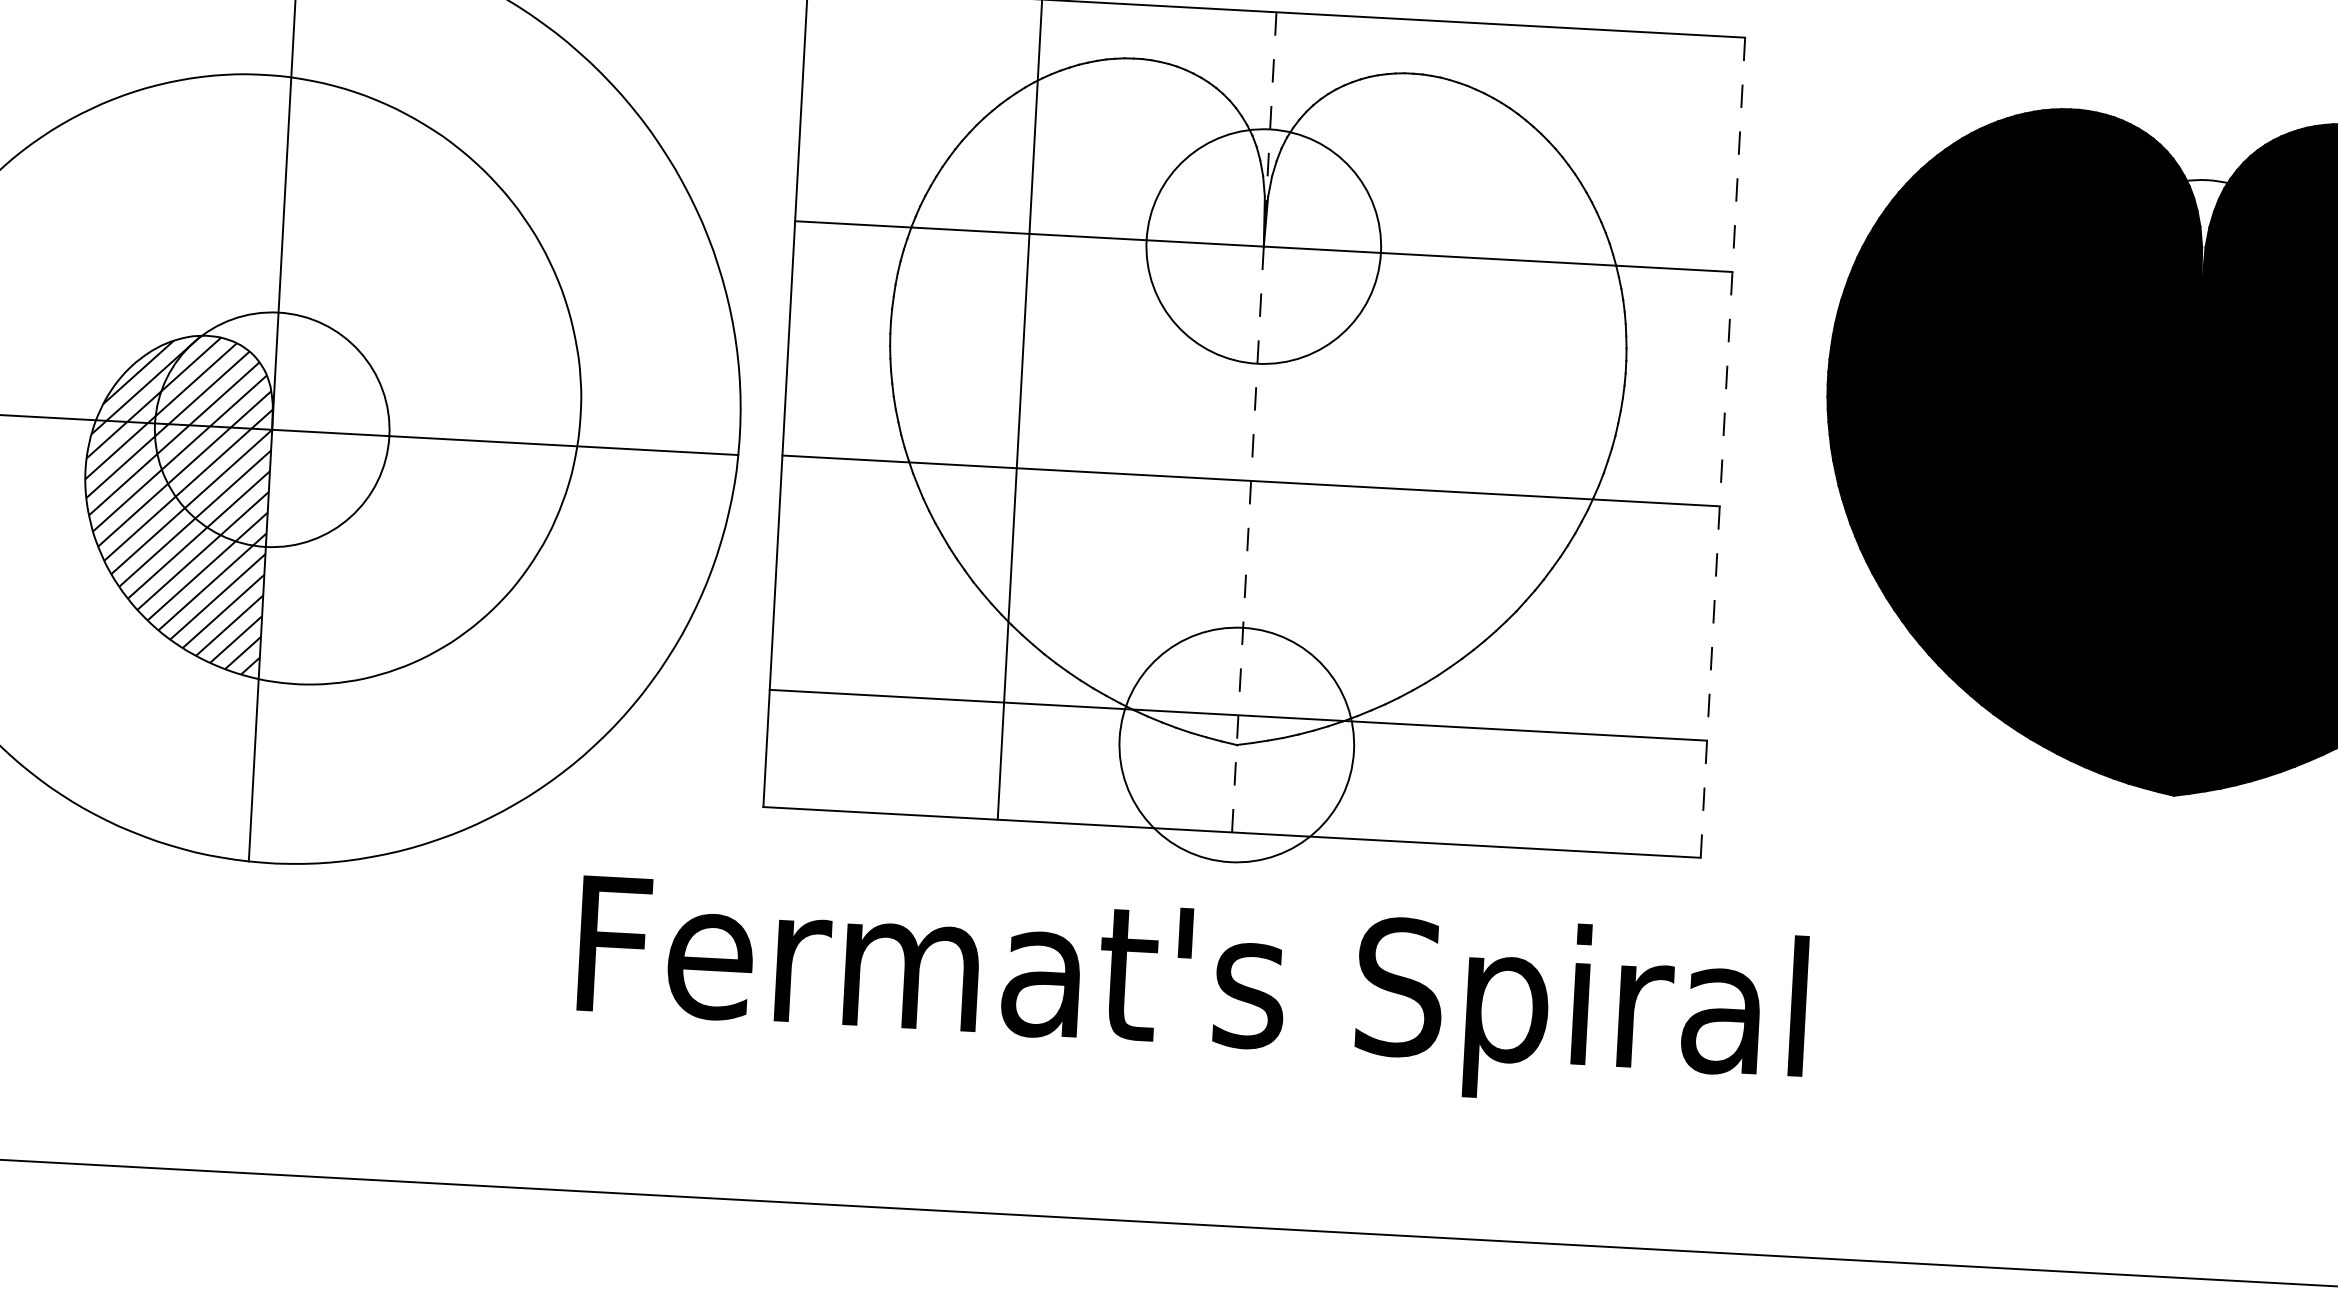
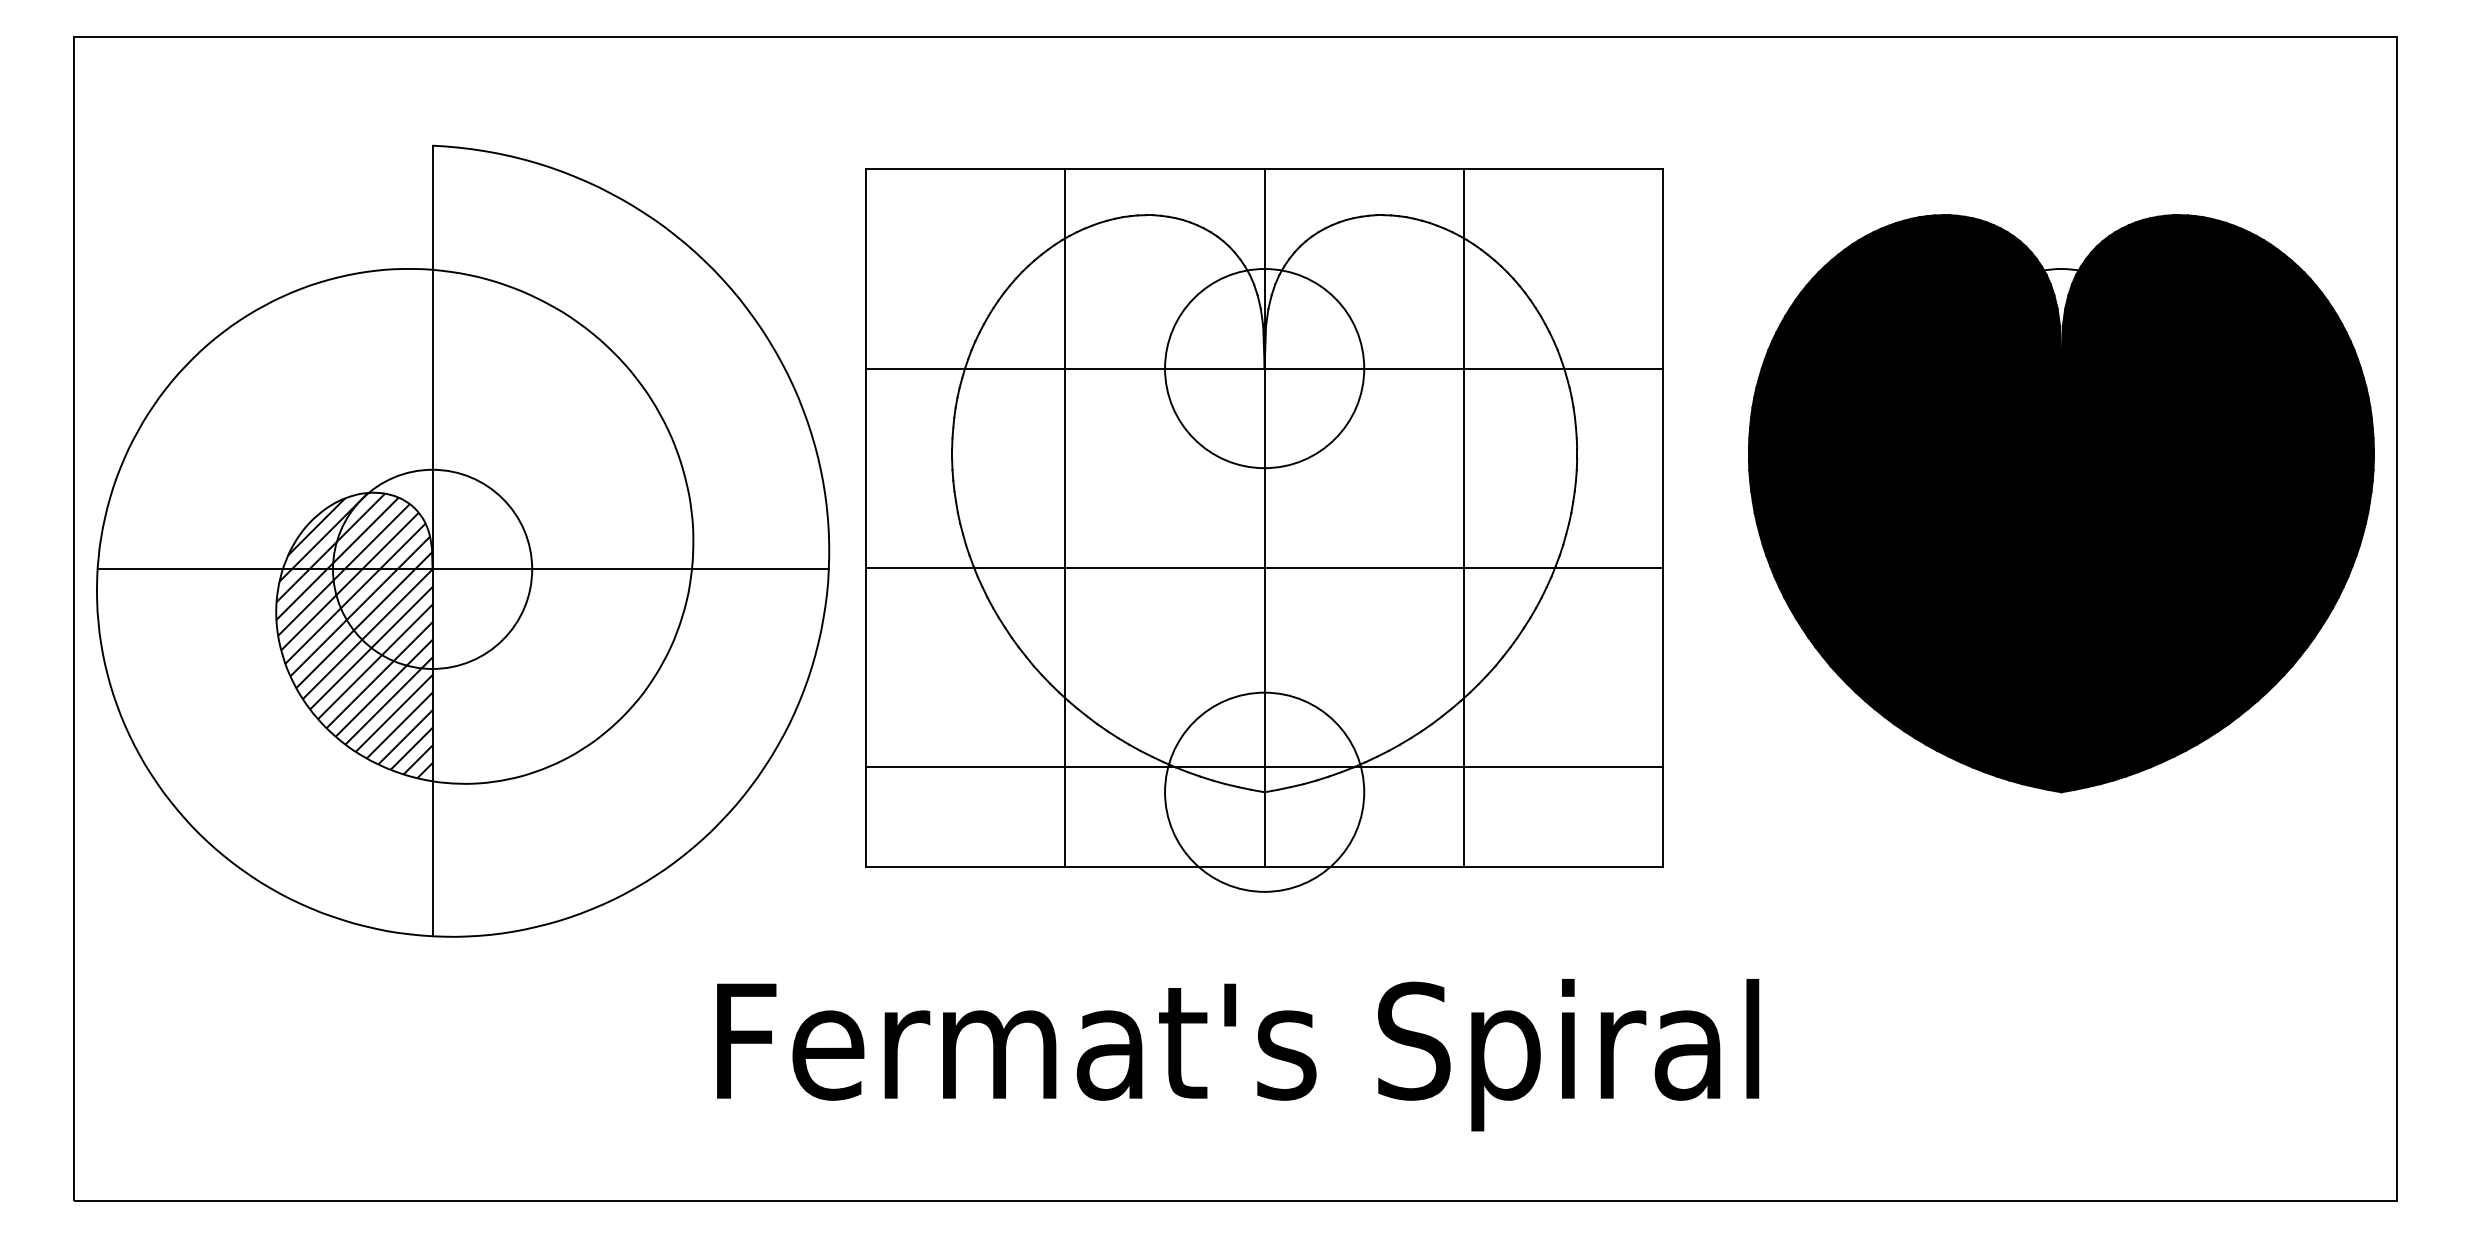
line: (1254, 421) -> (1264, 517), dashed -> solid
line: (1488, 434) -> (1463, 517), added
line: (1723, 447) -> (1663, 517), dashed -> solid
text: (1192, 993) -> (1238, 1055), moved

